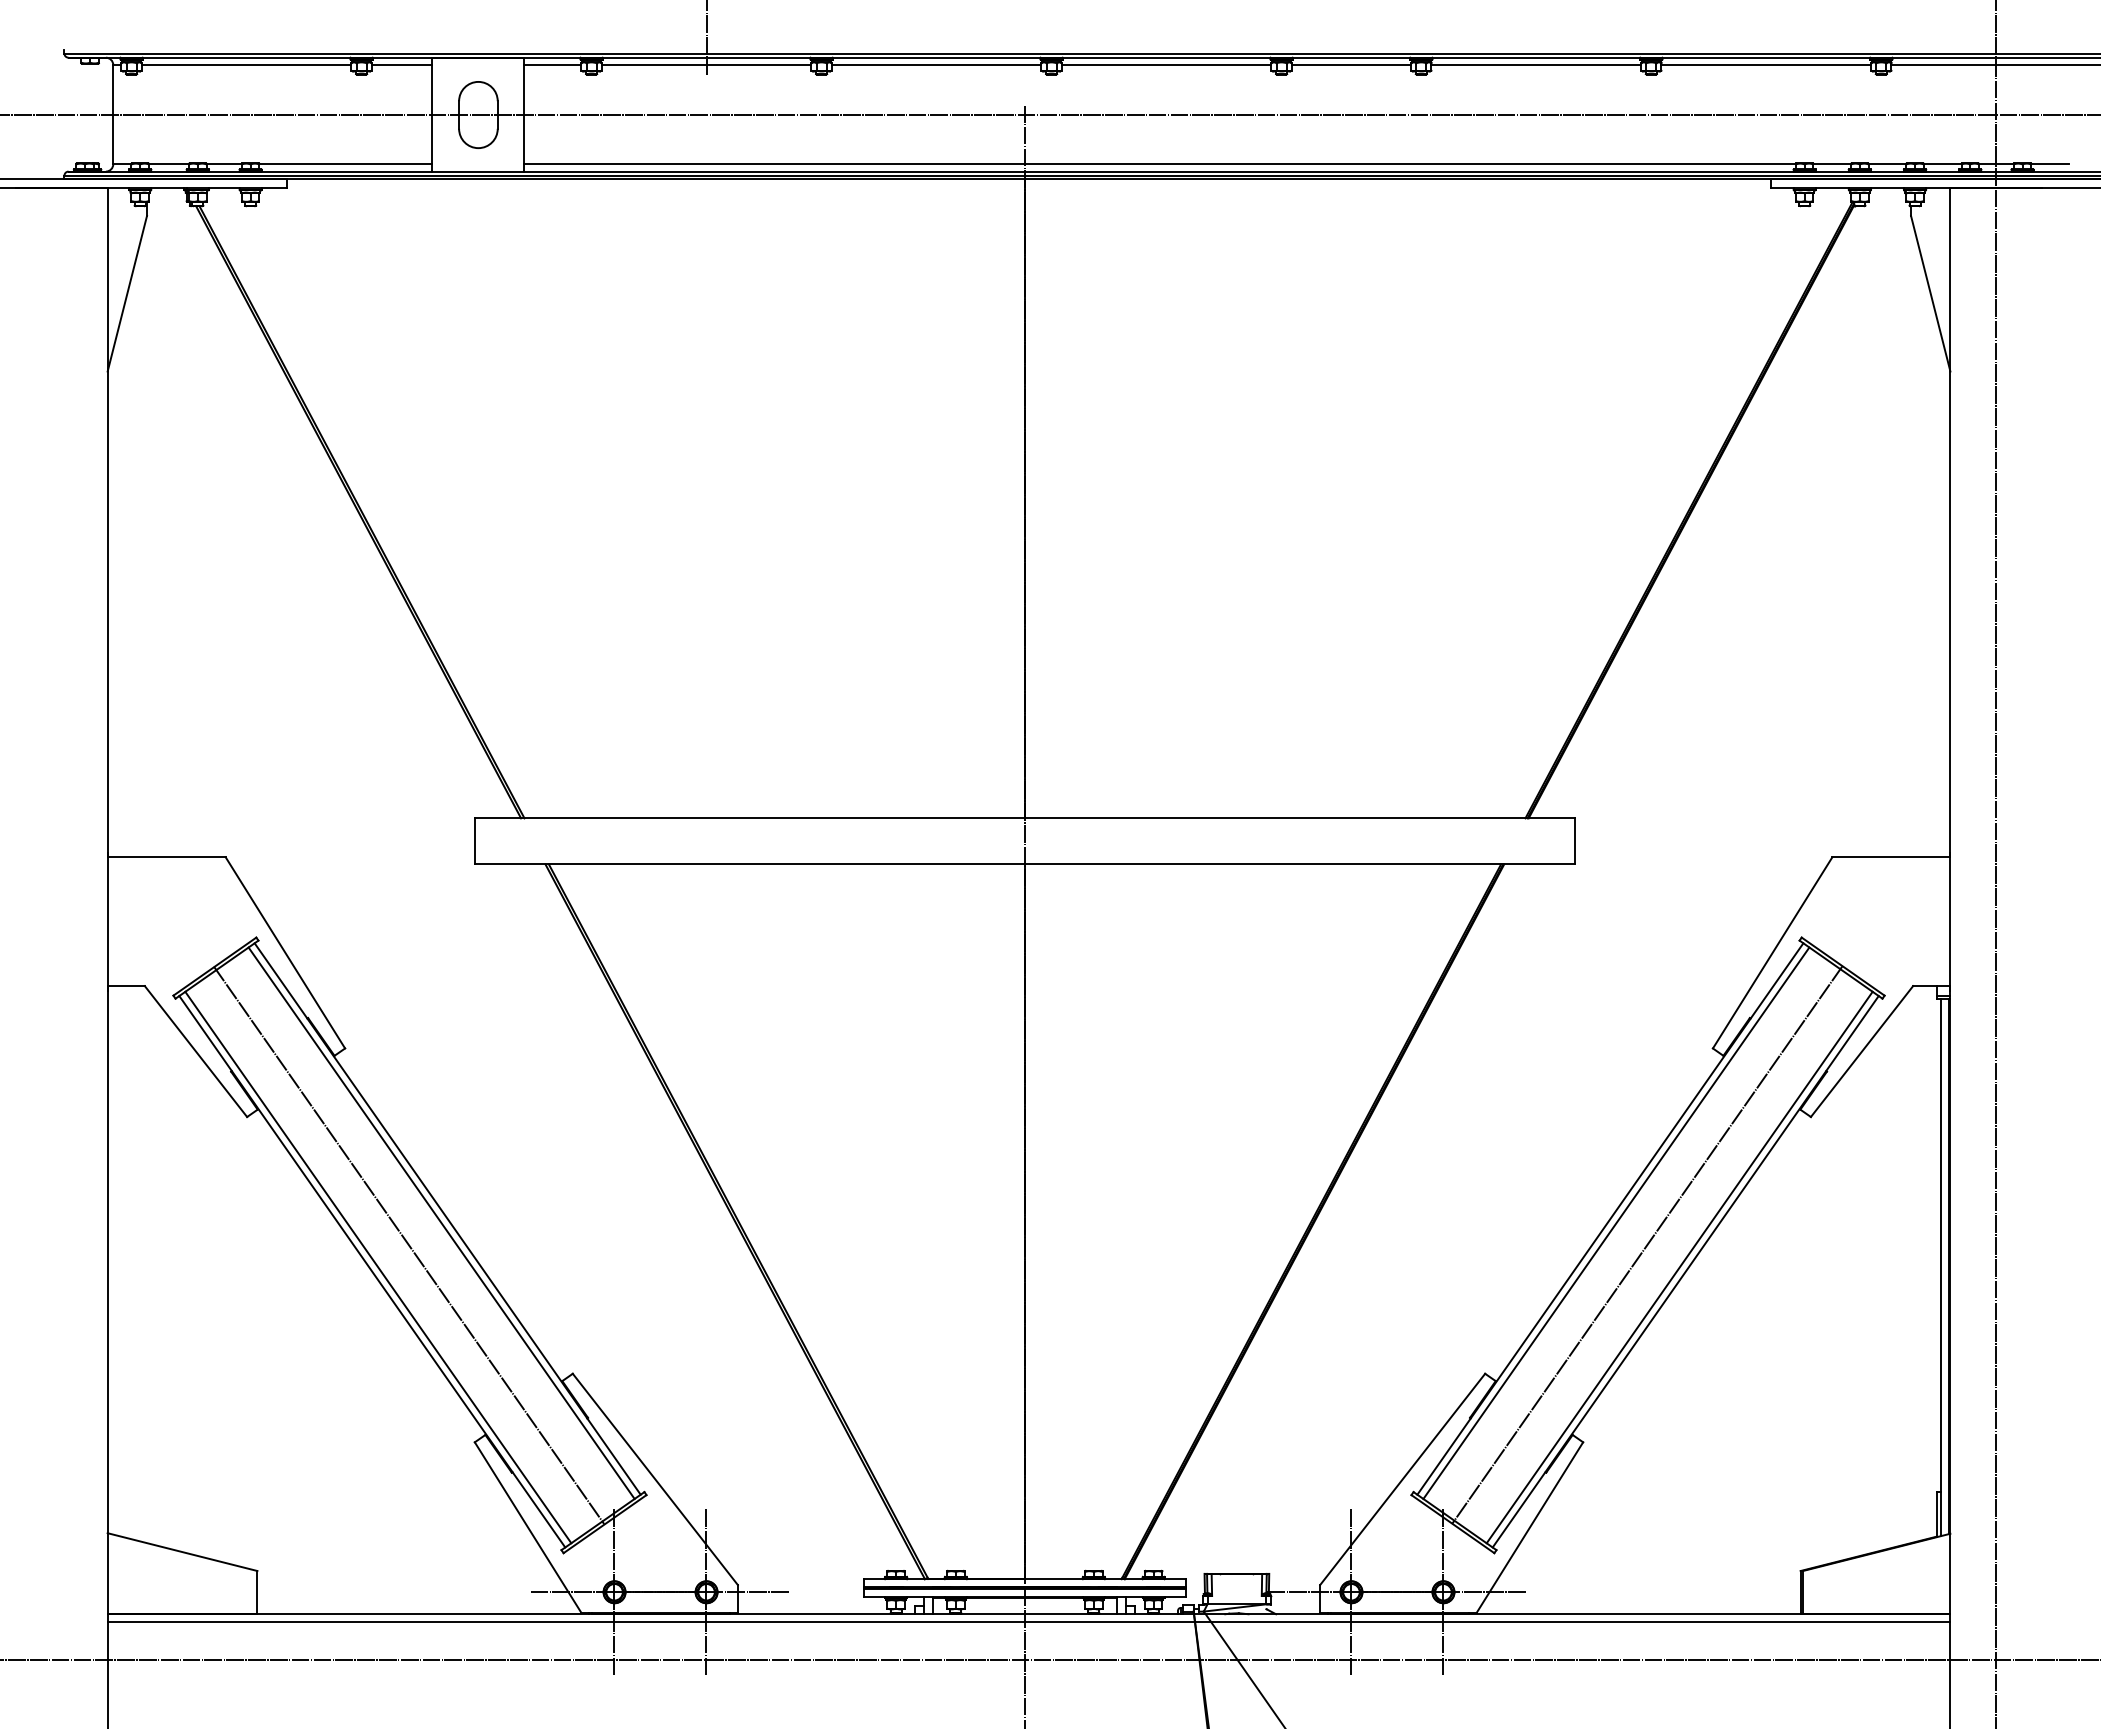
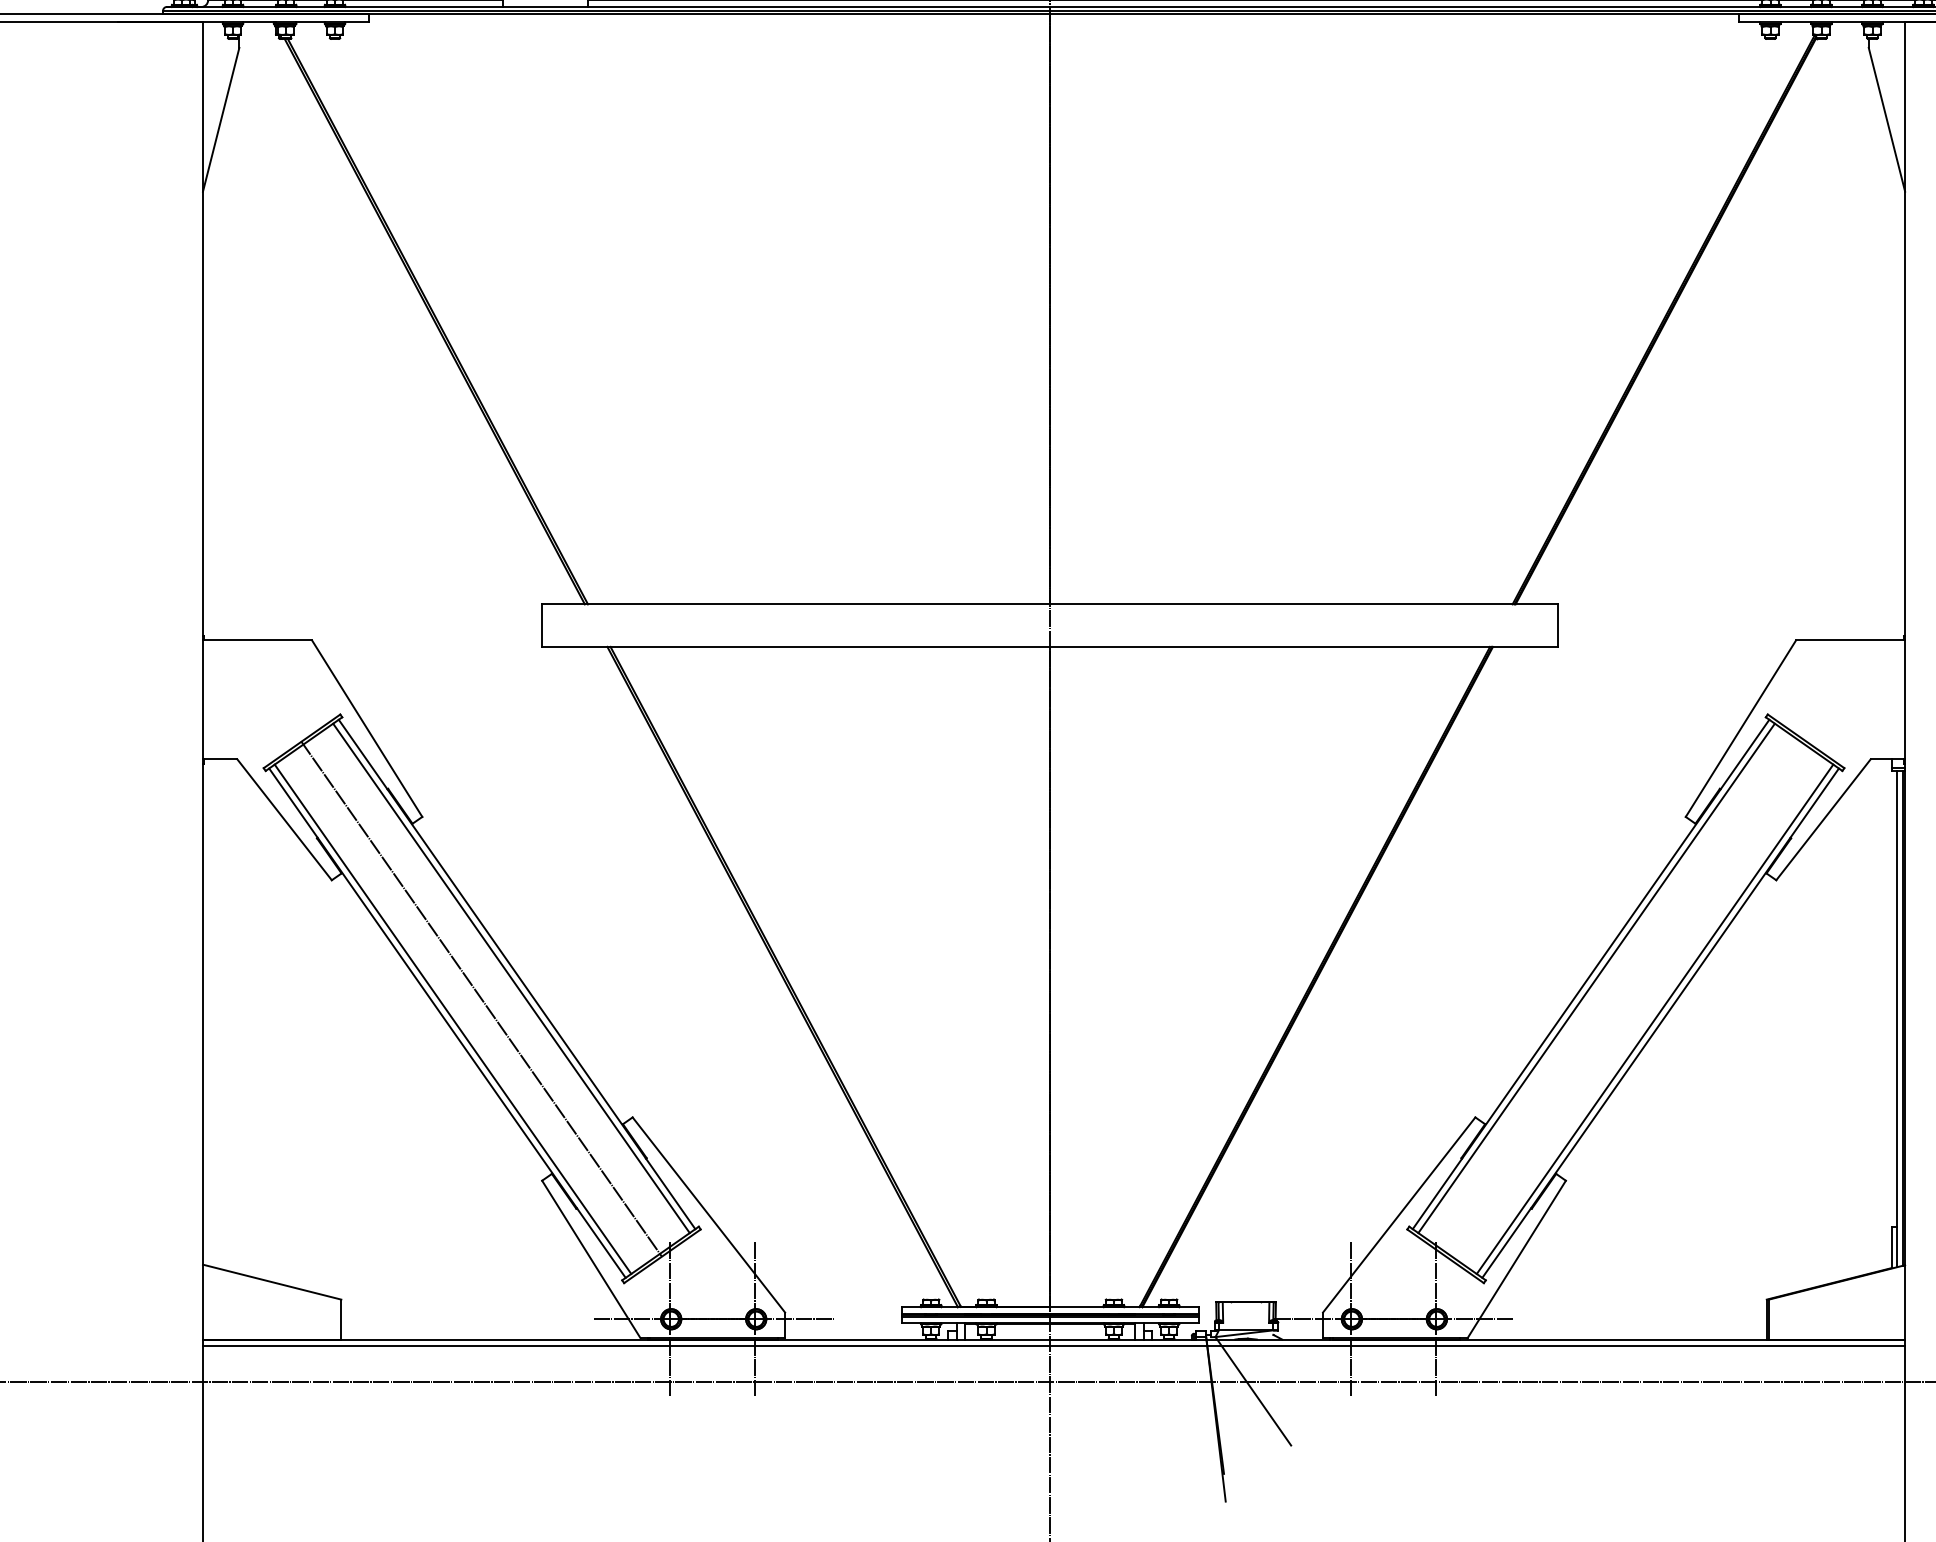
line: (1647, 1245) -> (1625, 998), removed

